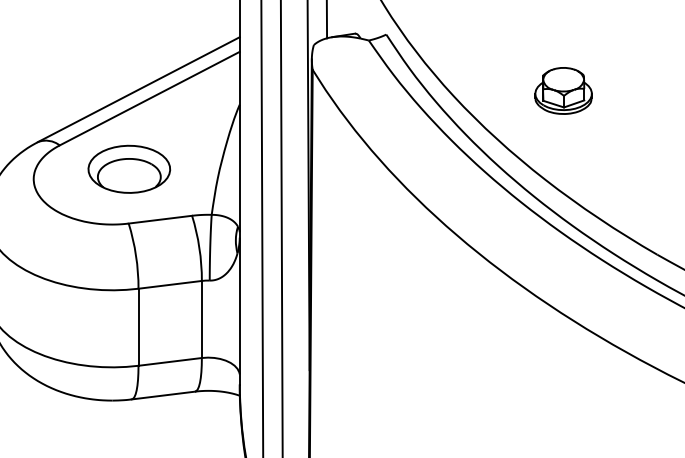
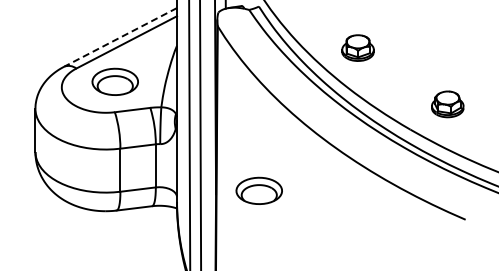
line: (138, 89) -> (120, 37), solid -> dashed
part: (562, 89) -> (357, 47), moved
part: (385, 363) -> (258, 190), added

